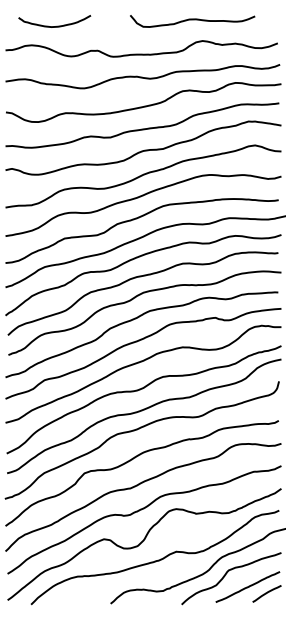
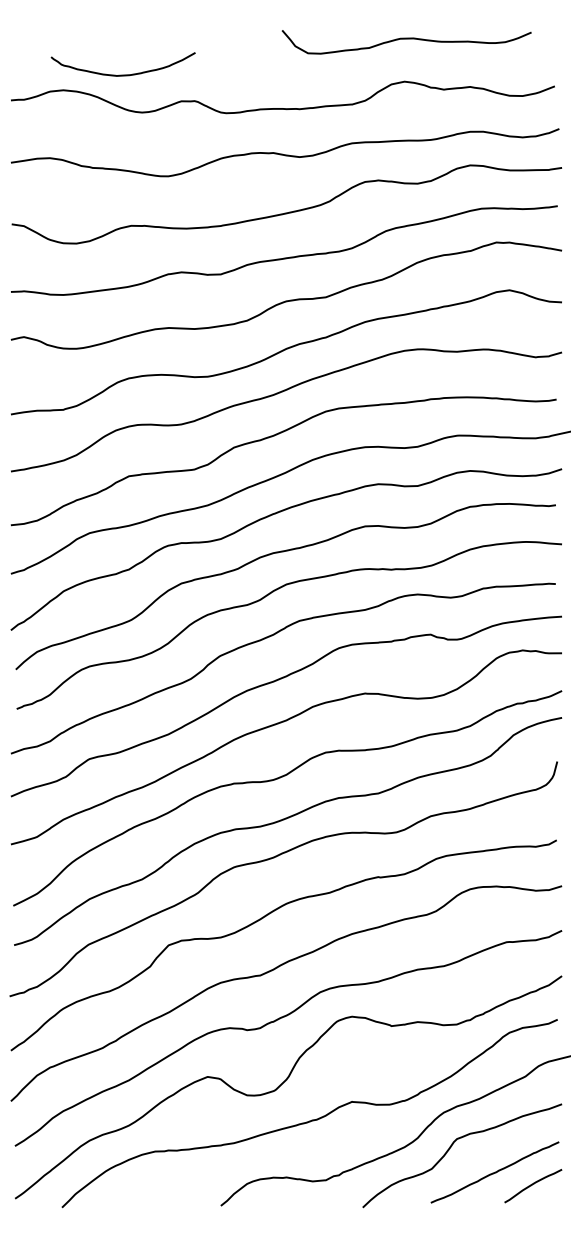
curve: (192, 20) -> (406, 40), moved
curve: (56, 25) -> (126, 72), moved

